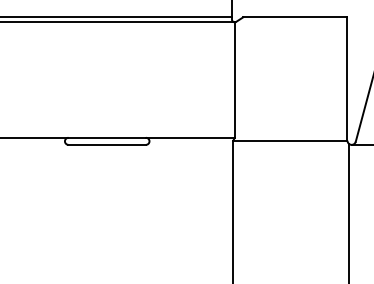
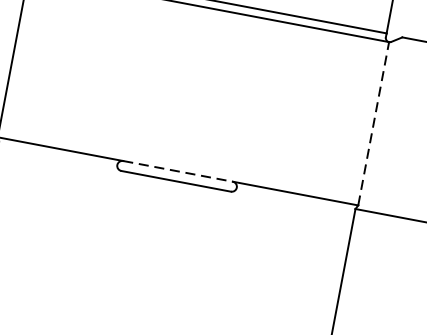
line: (234, 80) -> (373, 124), solid -> dashed
line: (107, 137) -> (178, 170), solid -> dashed

